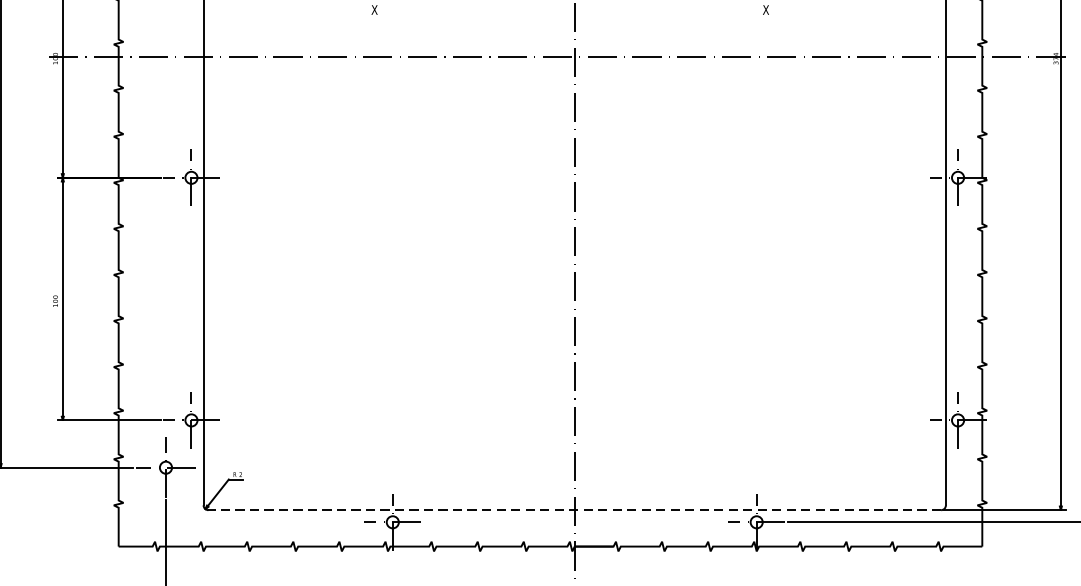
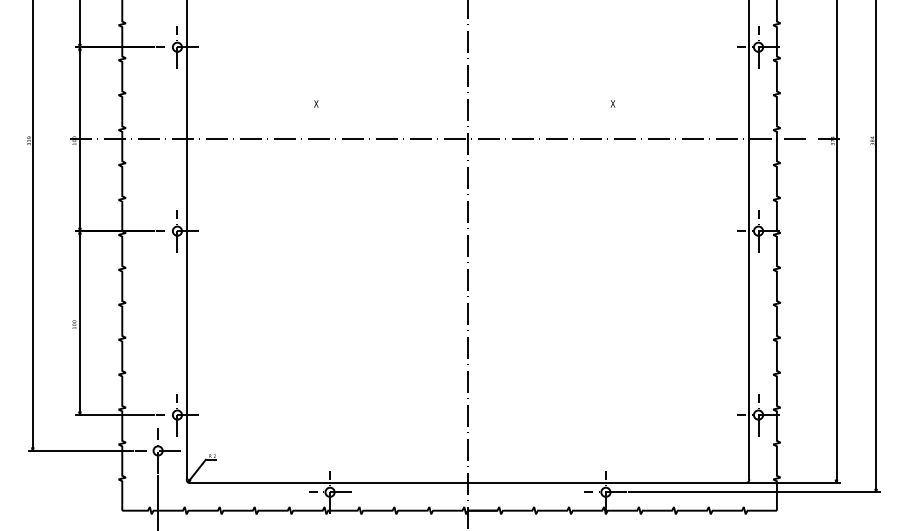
line: (574, 510) -> (467, 483), dashed -> solid

